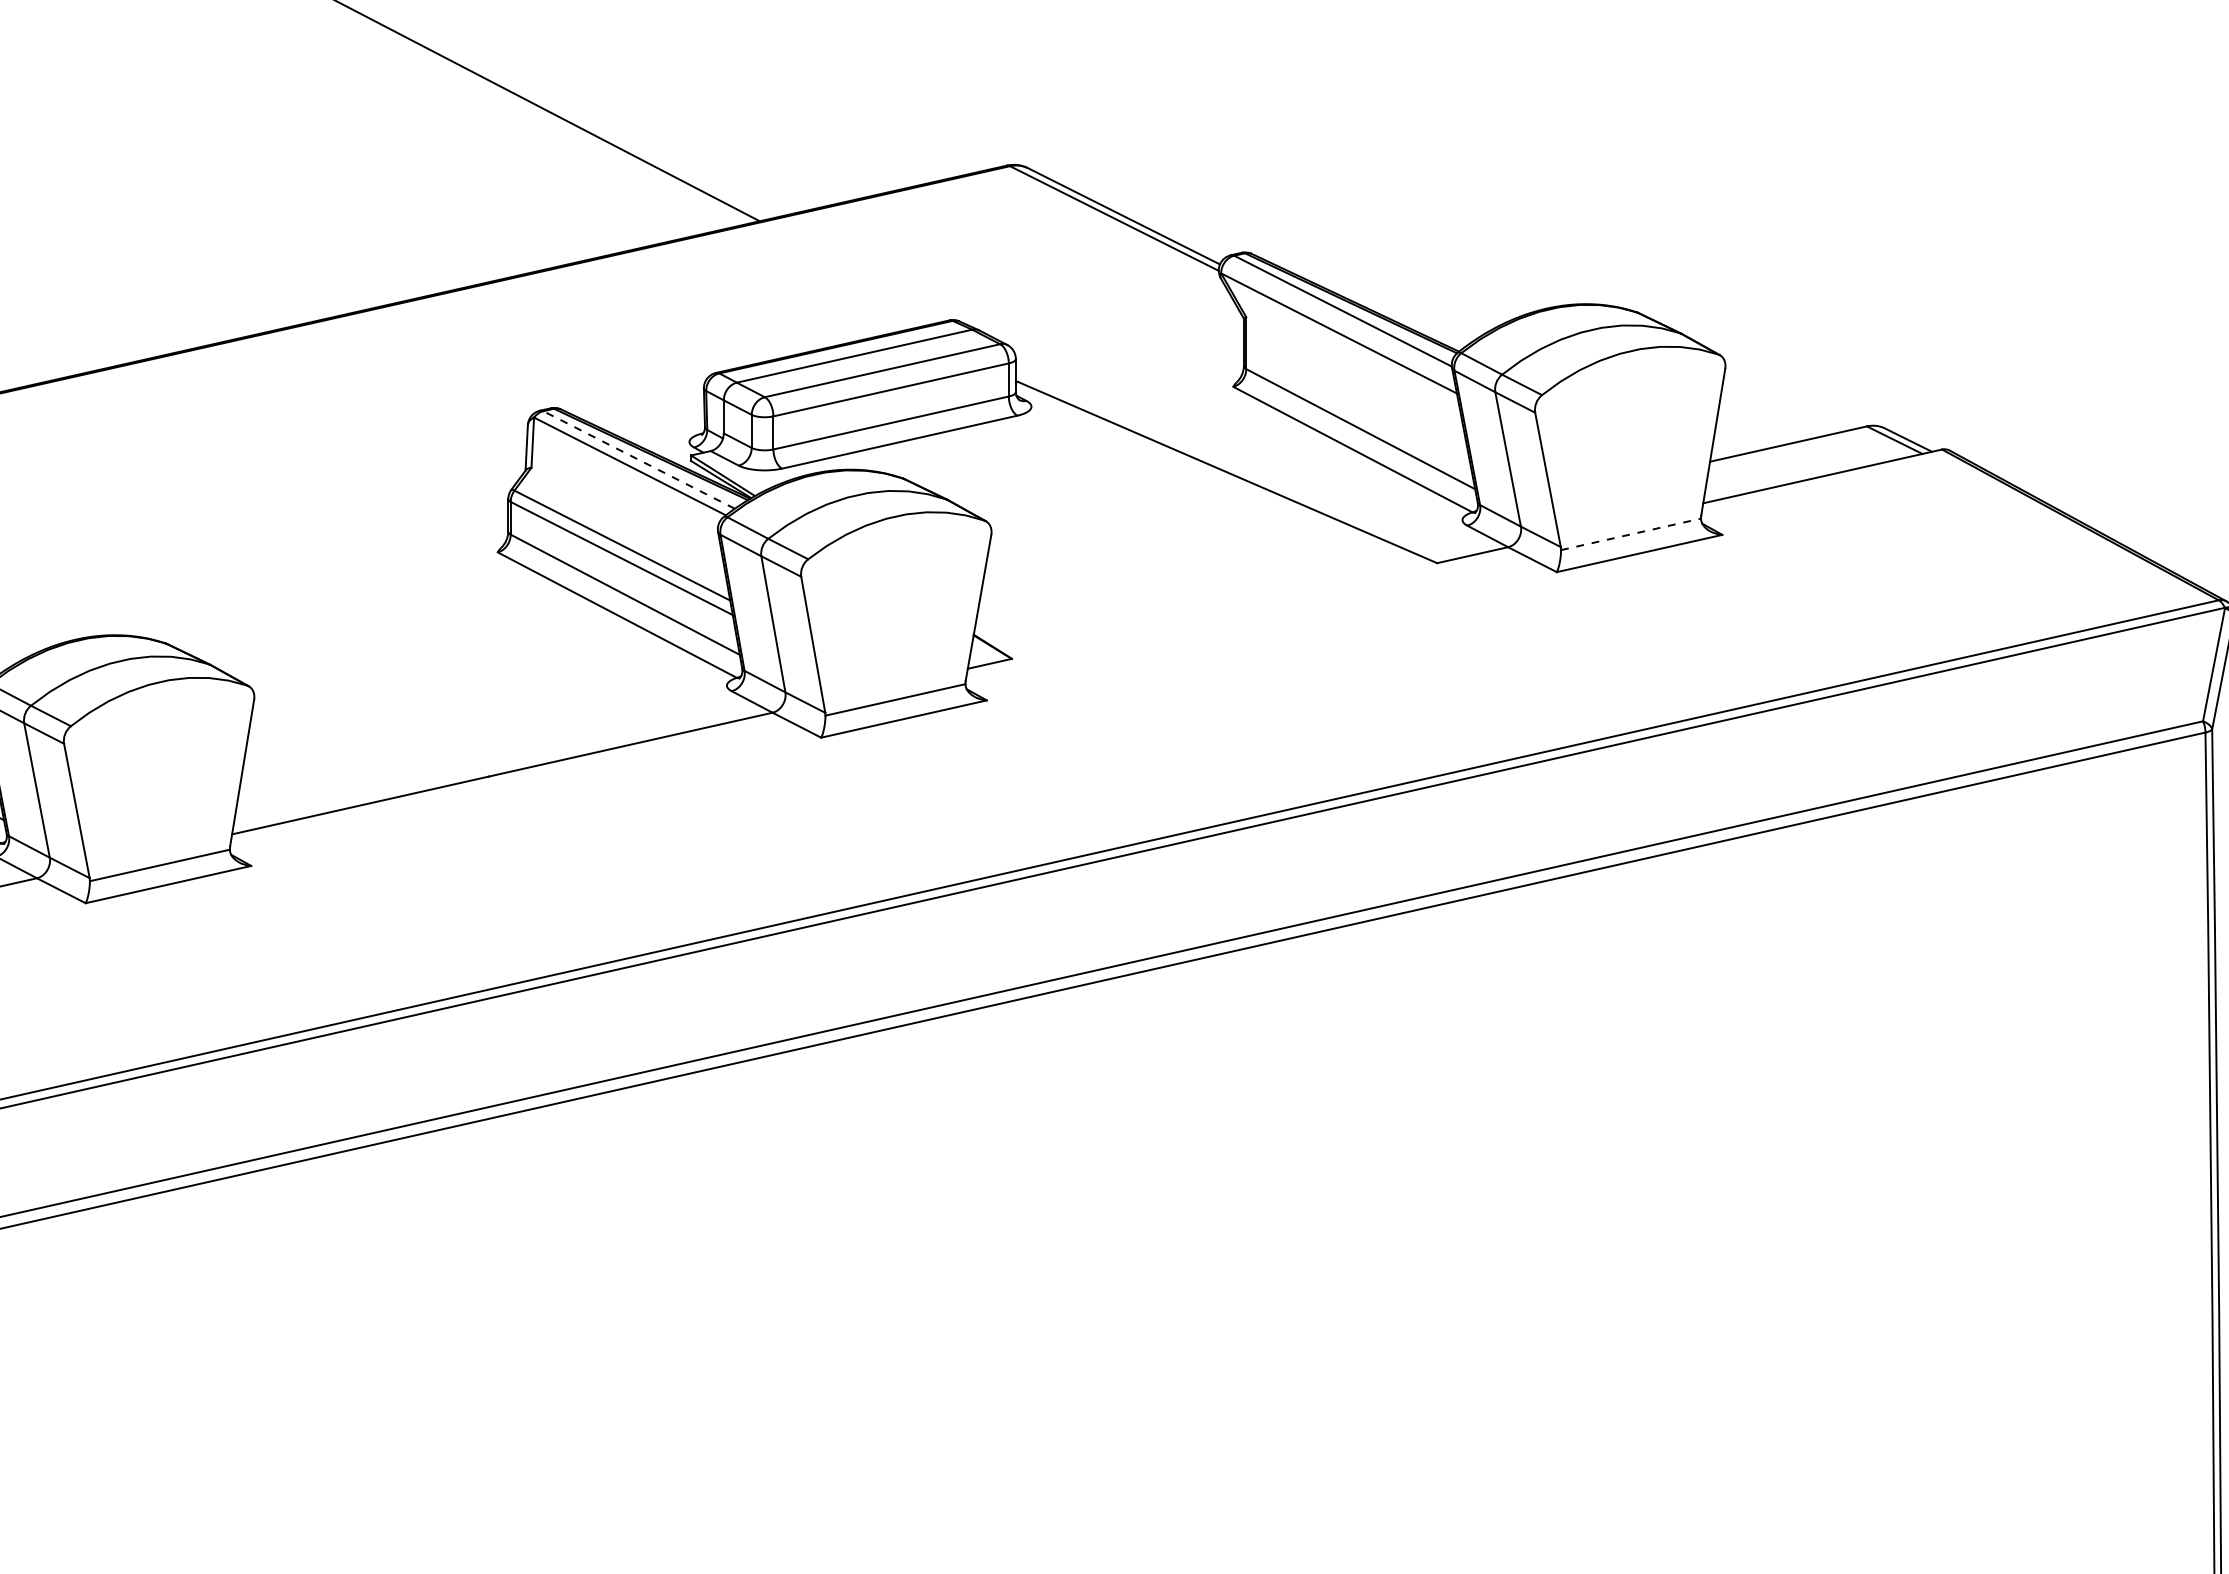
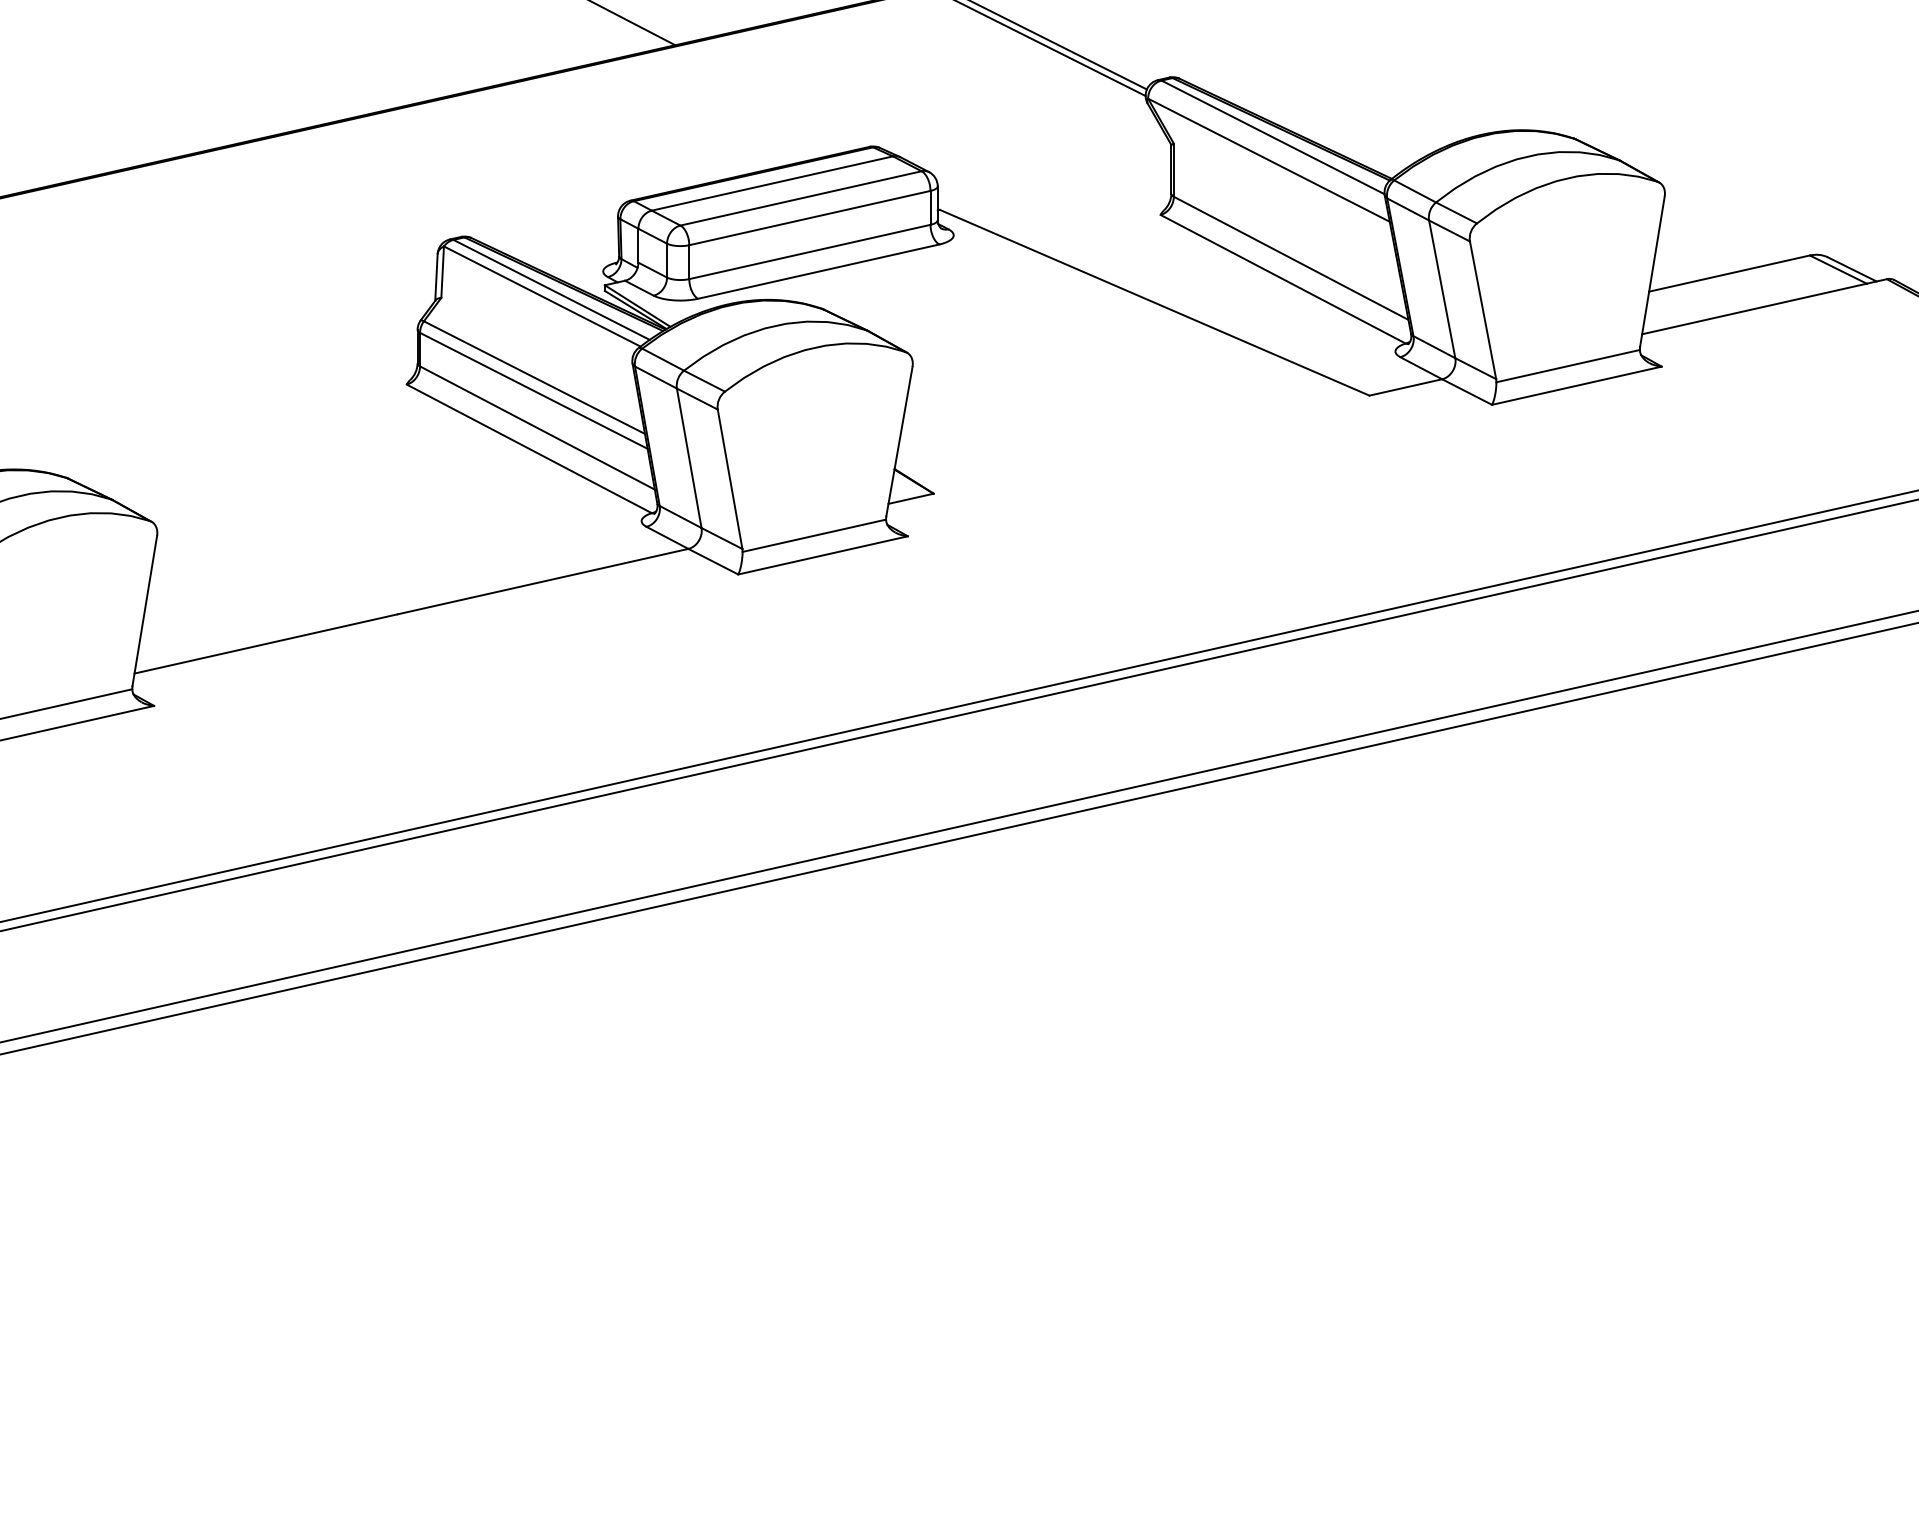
line: (638, 459) -> (551, 289), dashed -> solid
line: (1631, 534) -> (1568, 366), dashed -> solid

